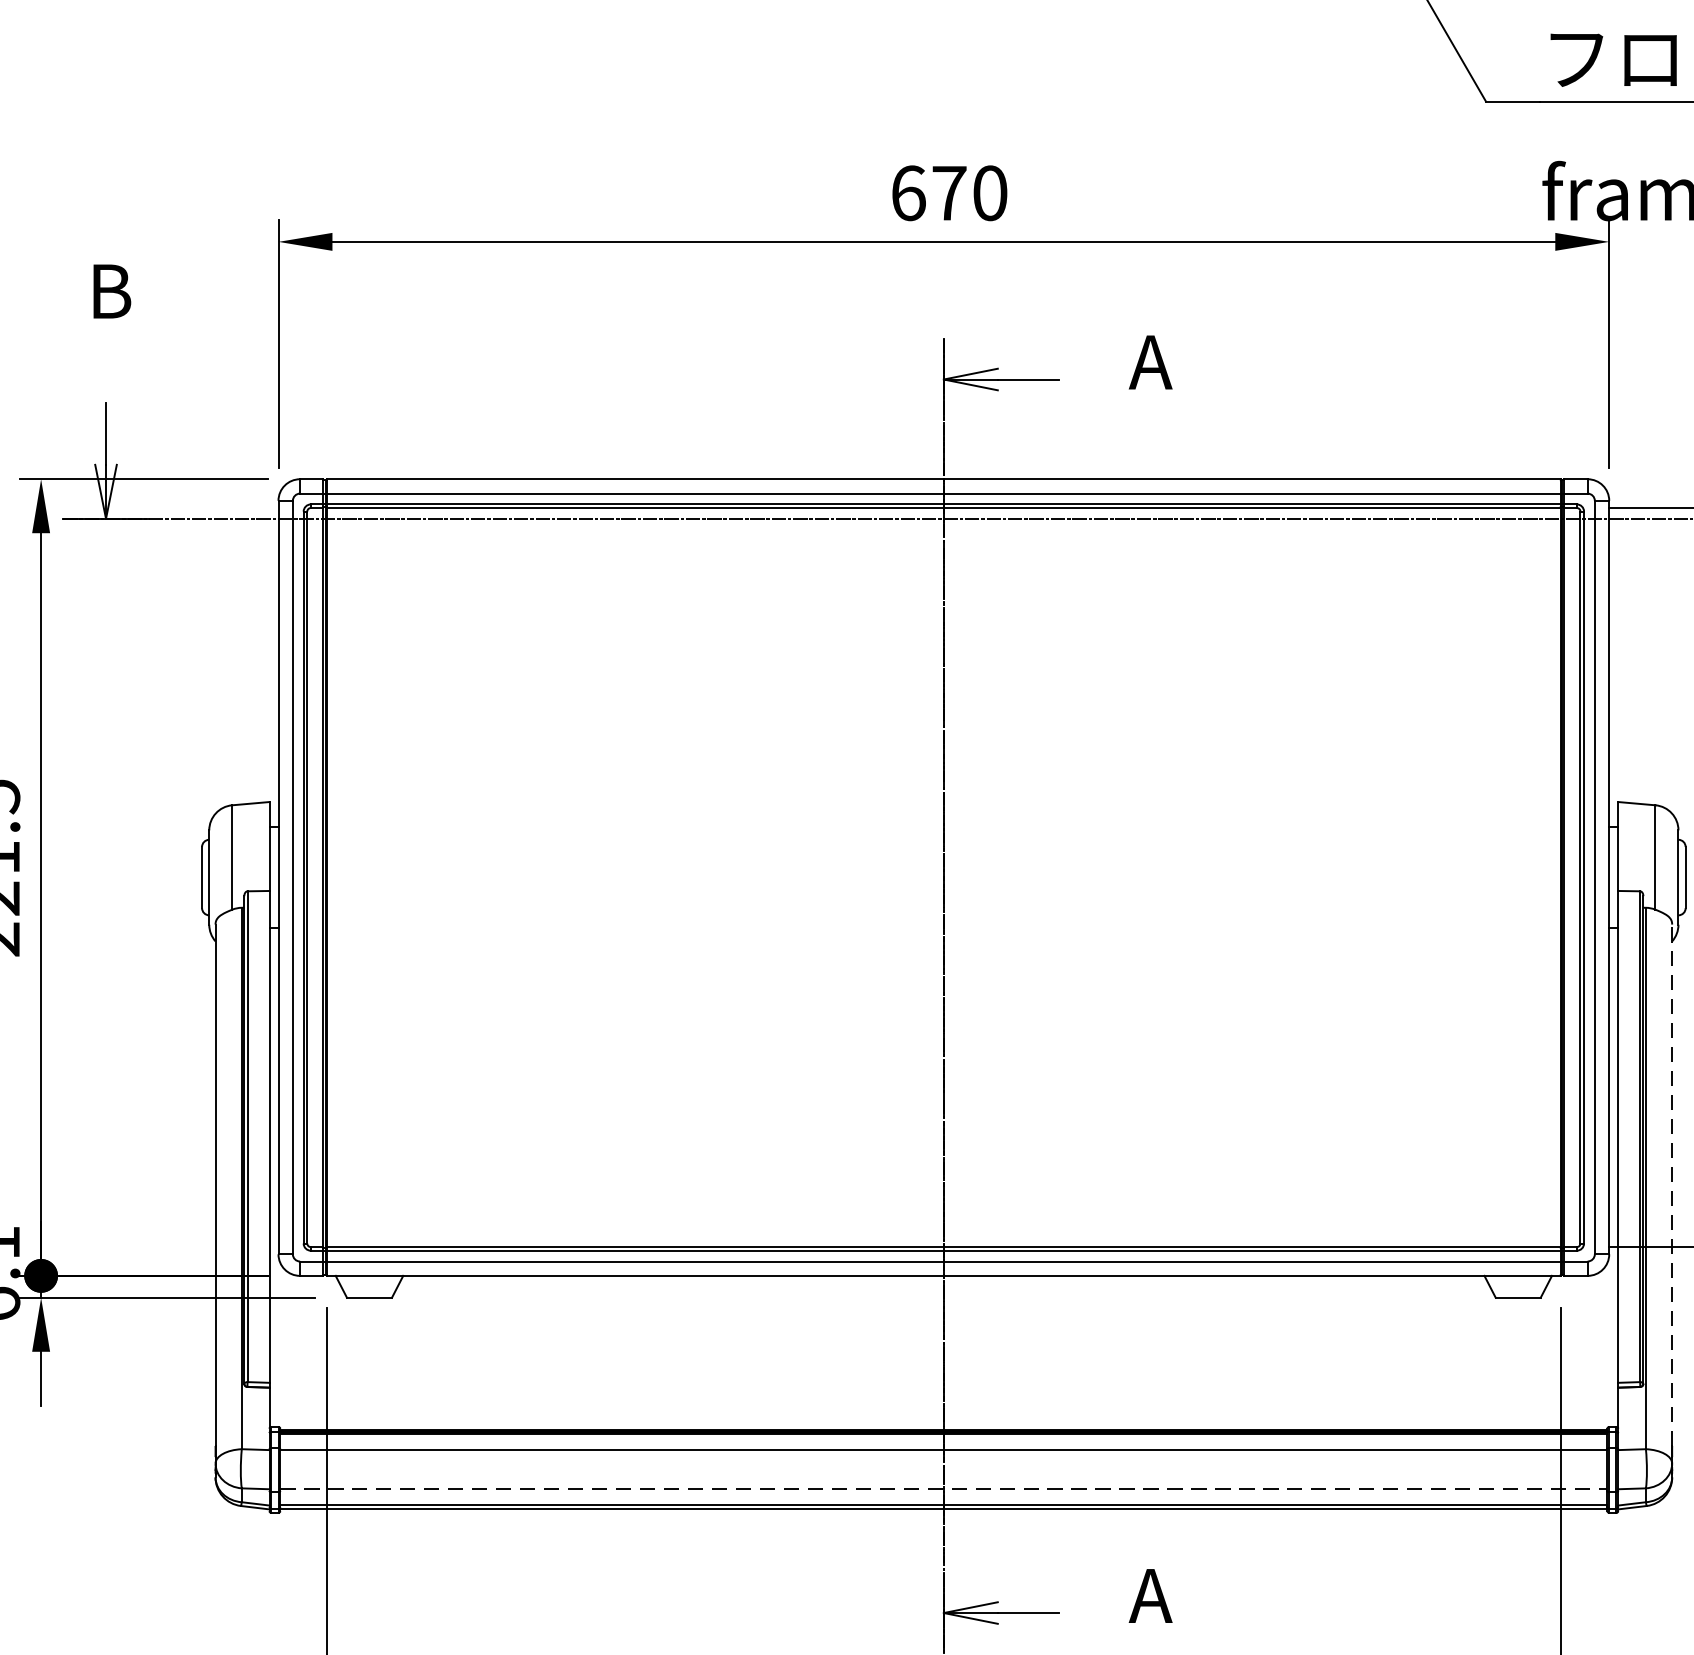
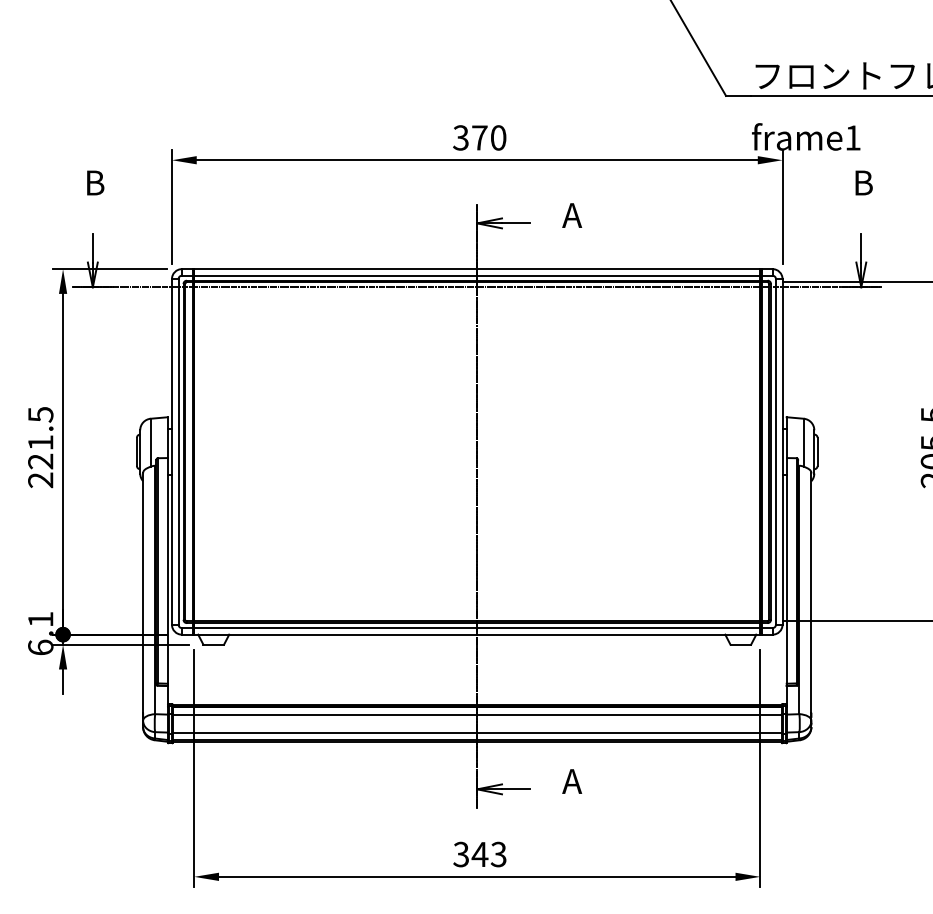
text: (907, 192) -> (460, 137), 670 -> 370
line: (1672, 1186) -> (811, 593), dashed -> solid
line: (944, 1489) -> (477, 732), dashed -> solid

